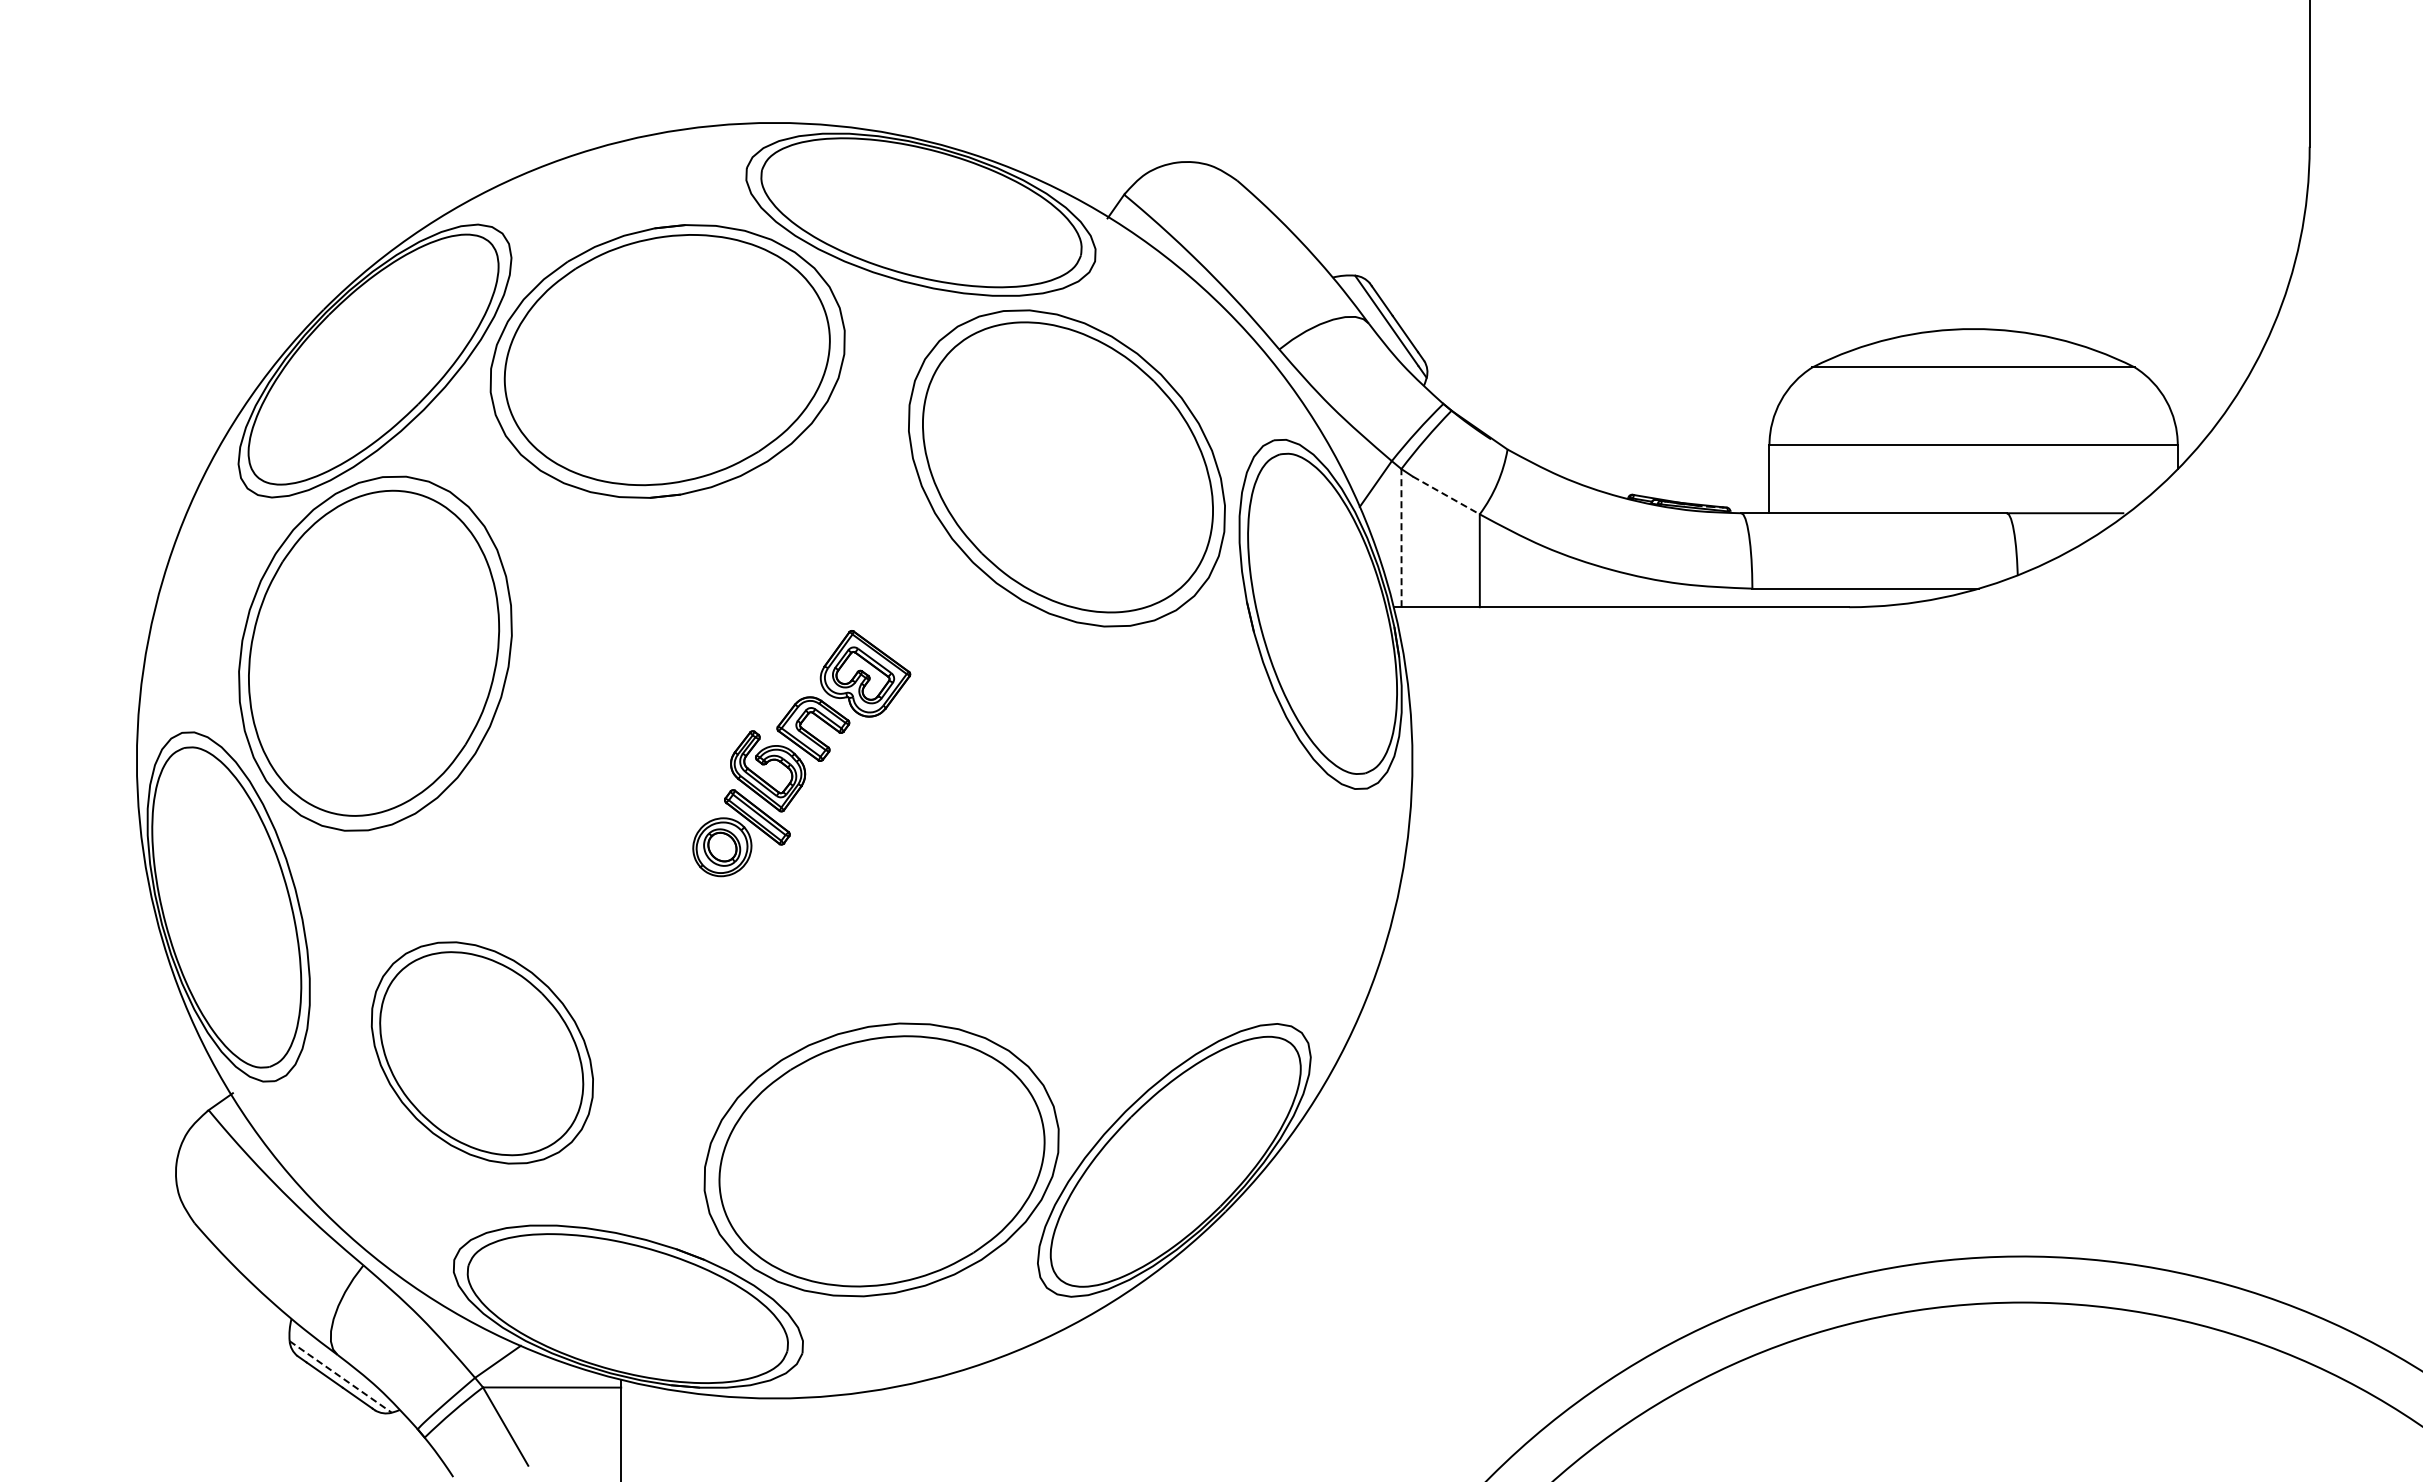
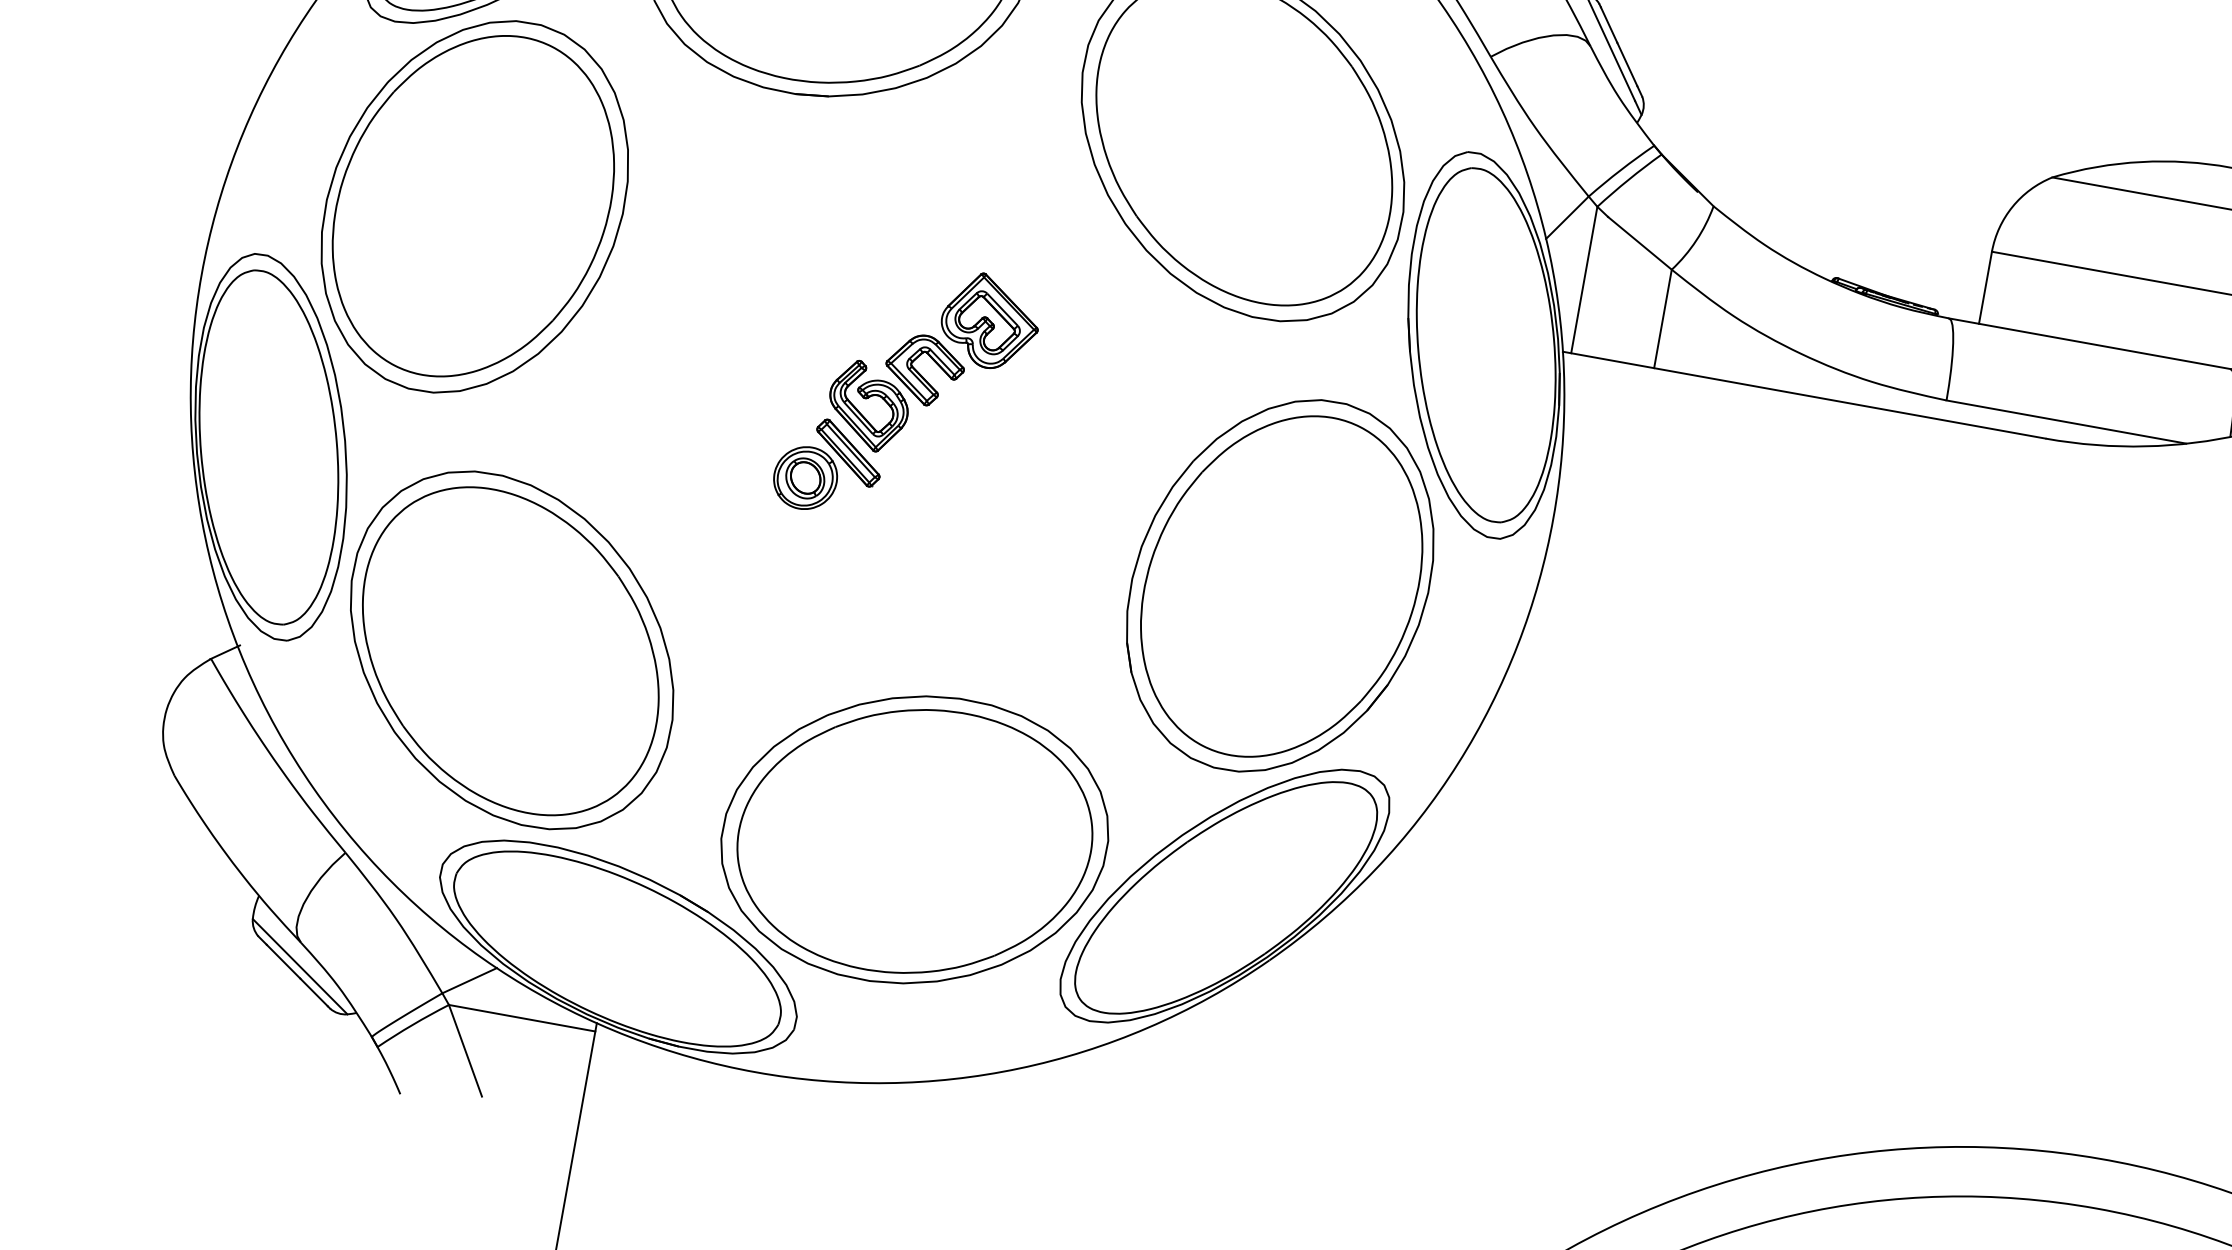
line: (1446, 495) -> (1640, 243), dashed -> solid
line: (1401, 537) -> (1584, 279), dashed -> solid
part: (1173, 867) -> (1279, 585), added
part: (482, 1052) -> (512, 649), size x1.43
line: (341, 1377) -> (300, 967), dashed -> solid

